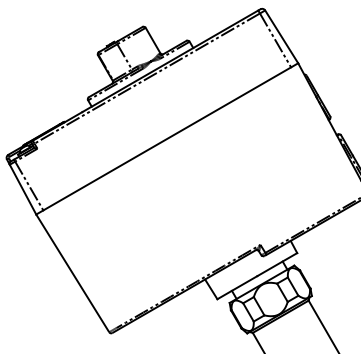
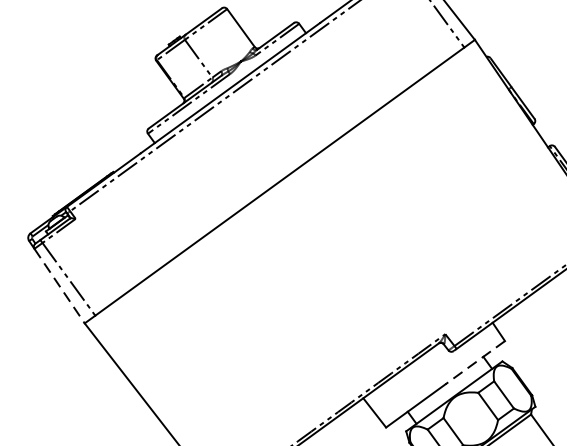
line: (23, 190) -> (60, 287), solid -> dashed
line: (276, 264) -> (474, 362), solid -> dashed

